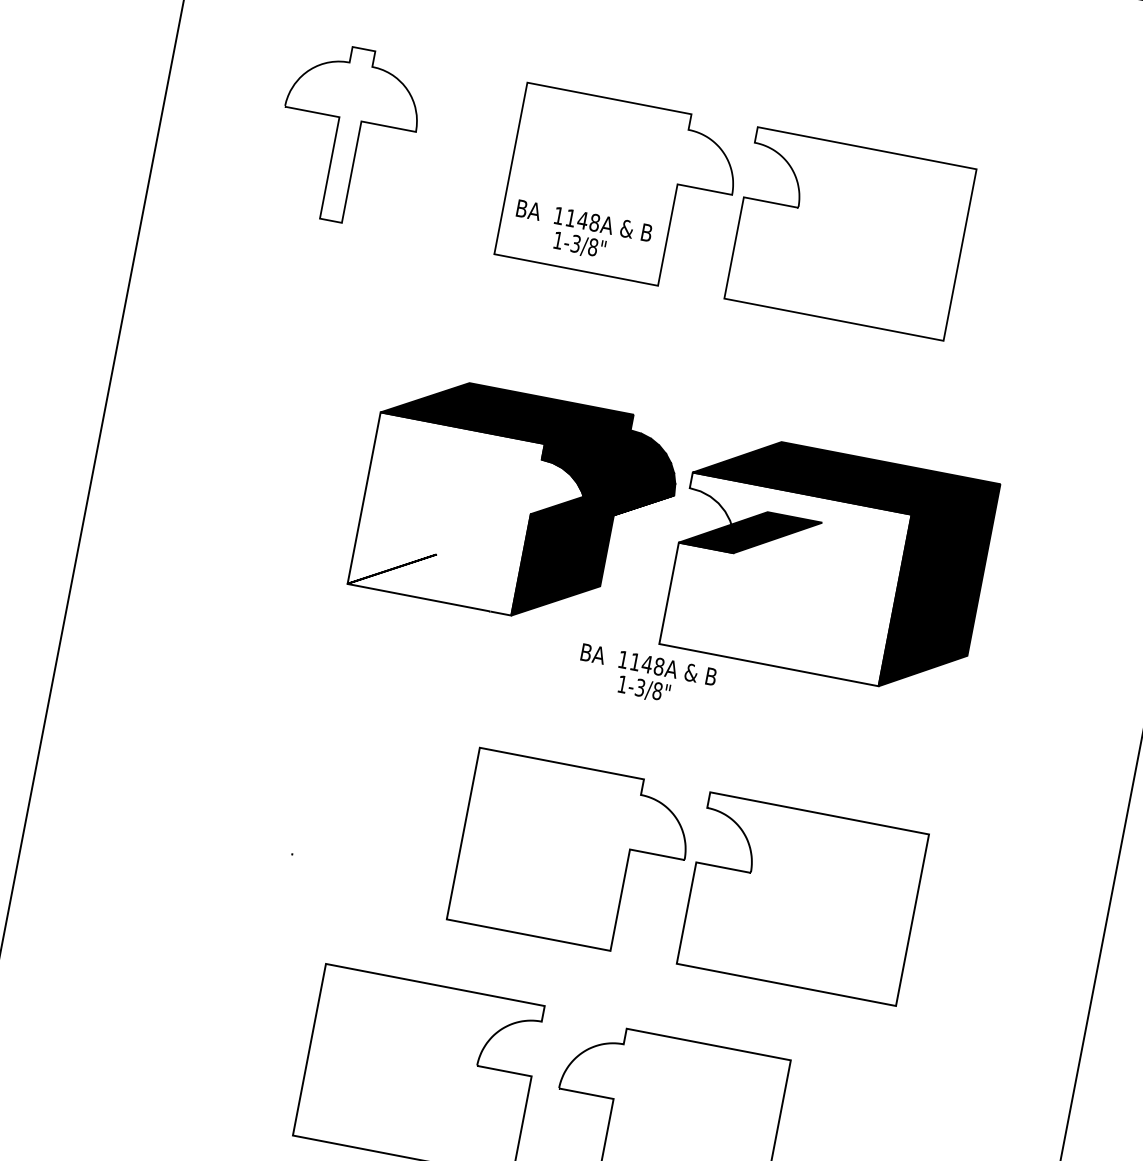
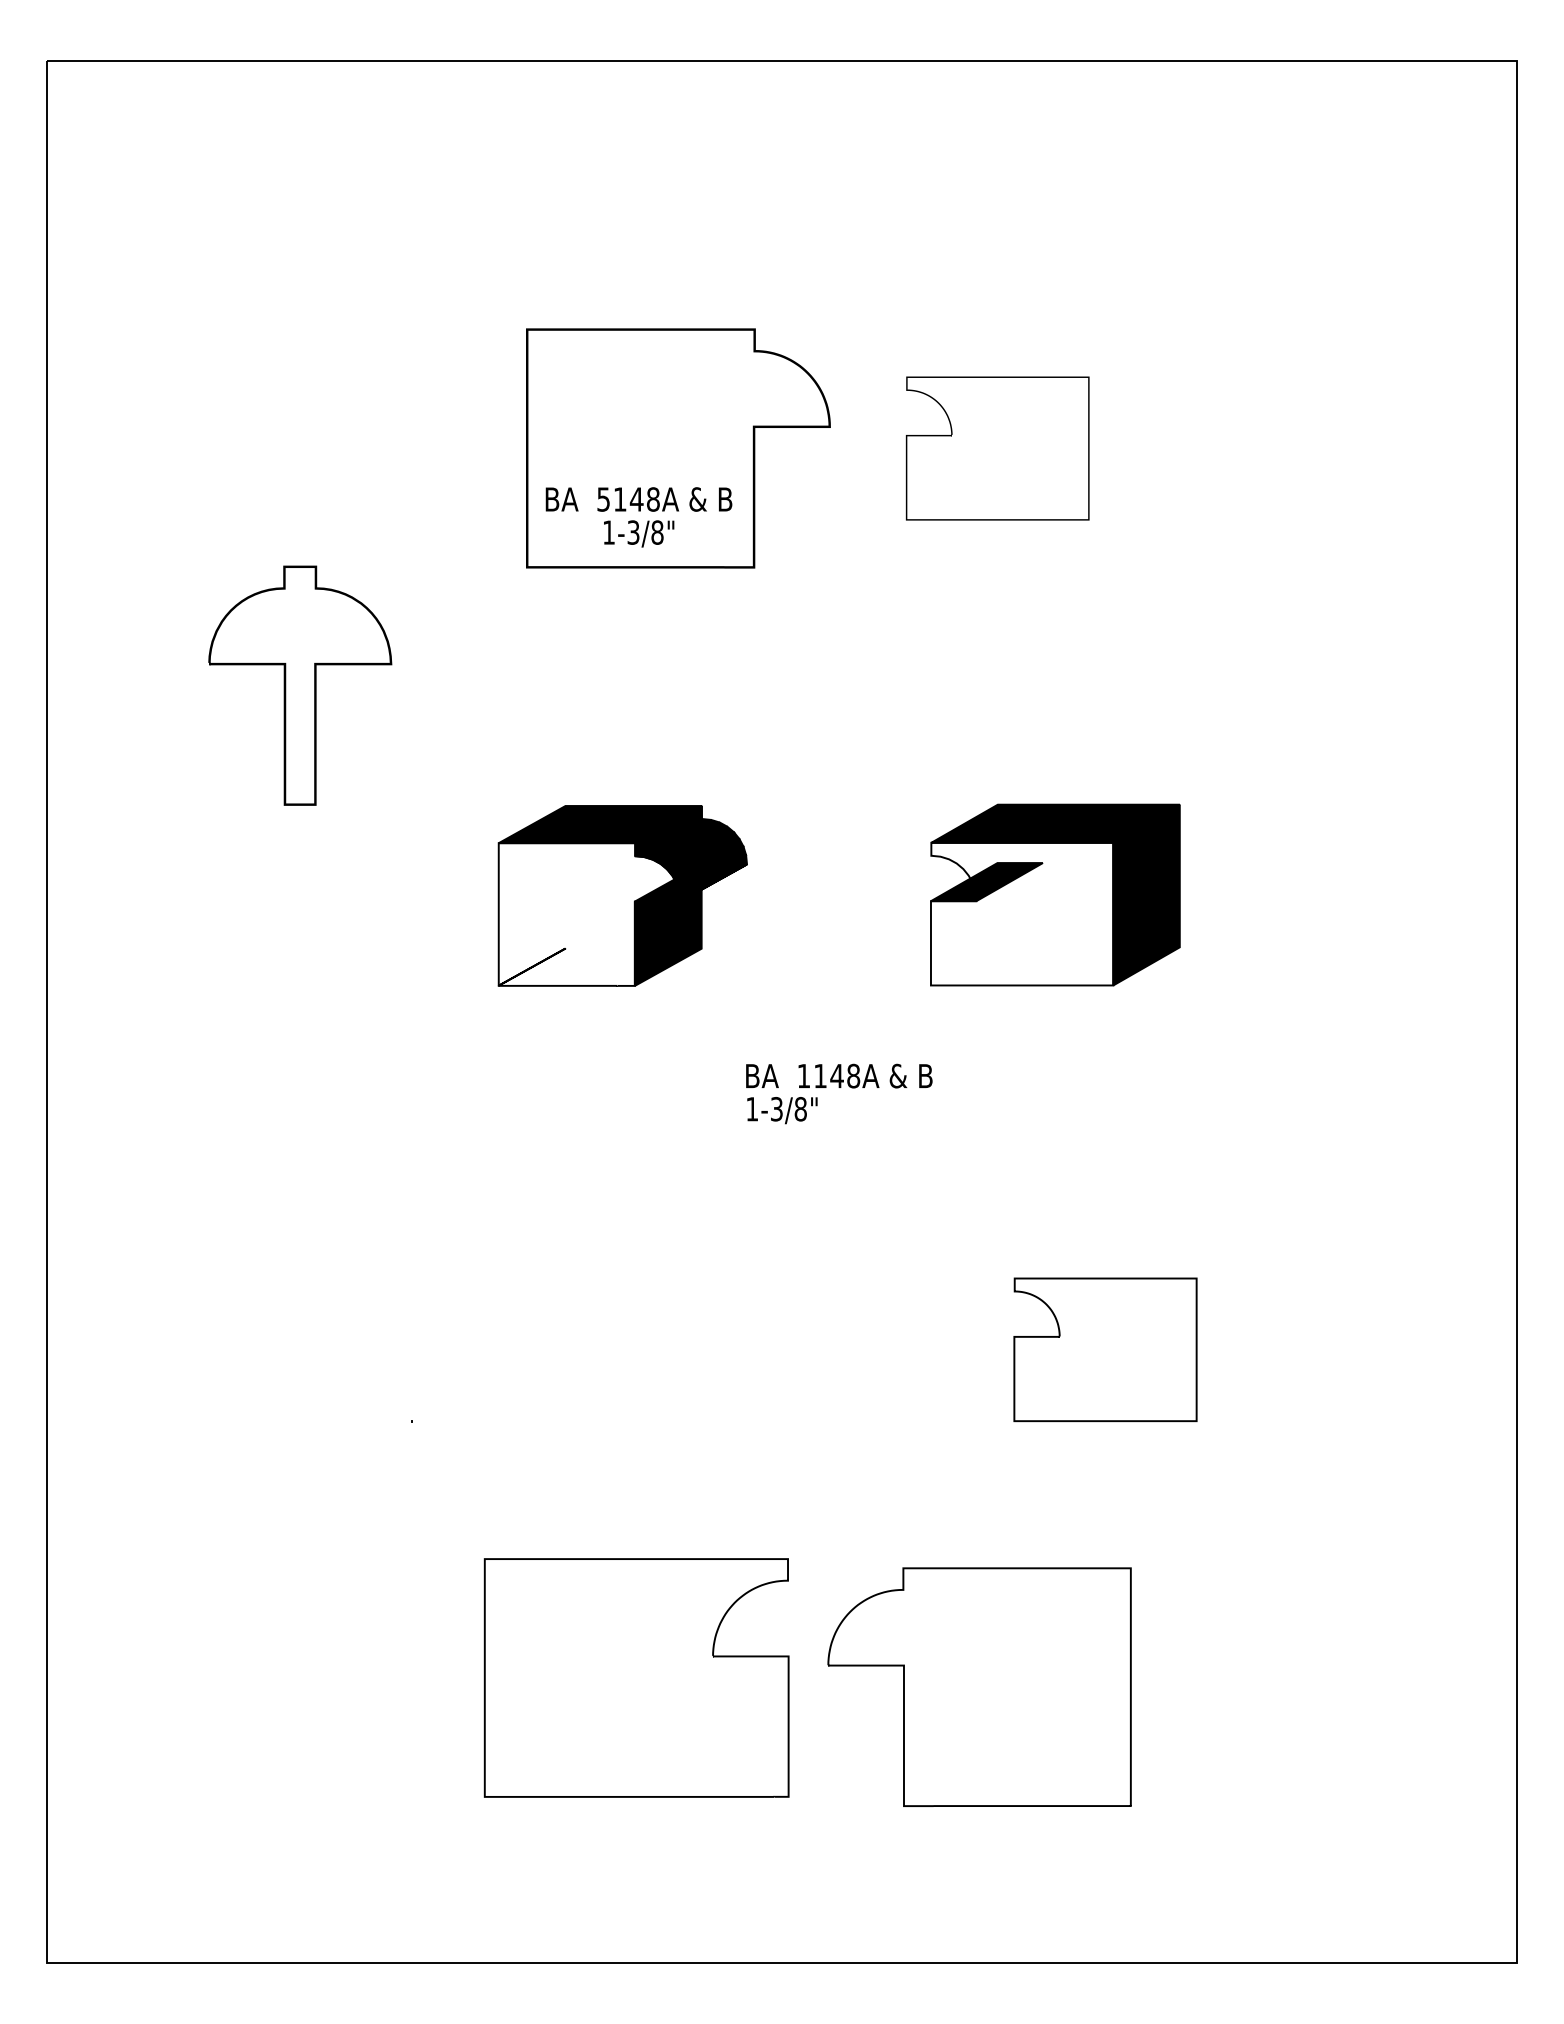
part: (347, 134) -> (300, 685), moved
text: (558, 215) -> (603, 499), 1148A -> 5148A
part: (850, 233) -> (997, 448), size x0.6
part: (517, 504) -> (622, 895), size x0.6
part: (830, 563) -> (1055, 894), size x0.6
text: (644, 689) -> (782, 1110), moved
part: (572, 854) -> (785, 1349), removed
part: (802, 898) -> (1105, 1349), size x0.6

